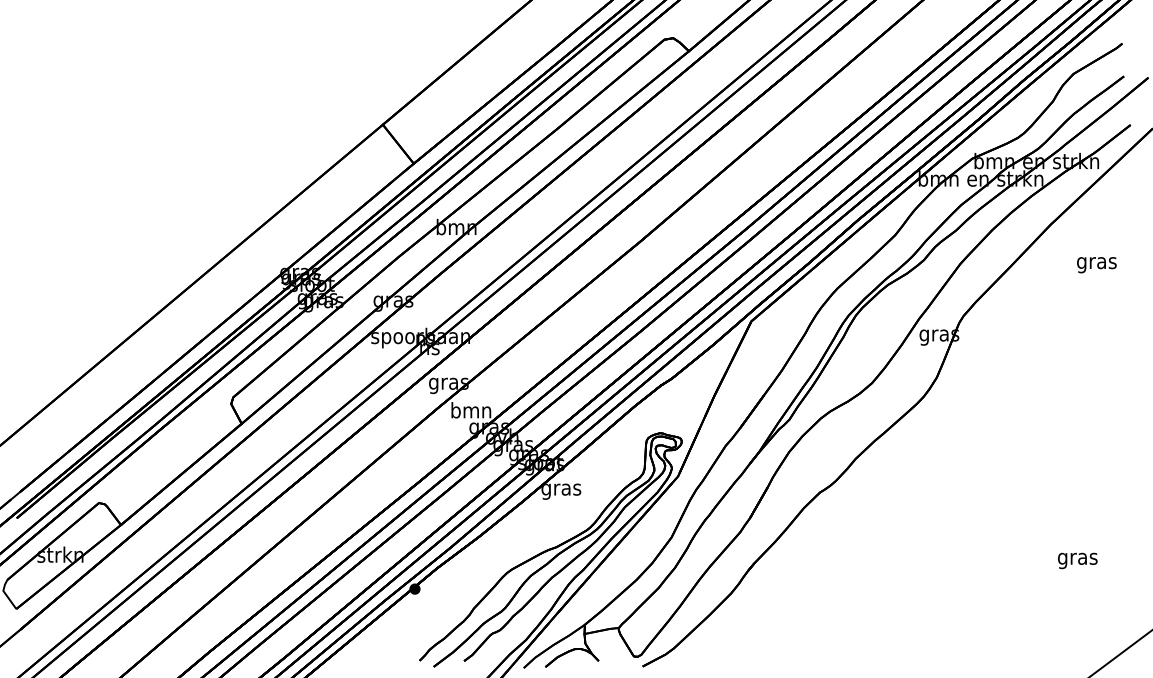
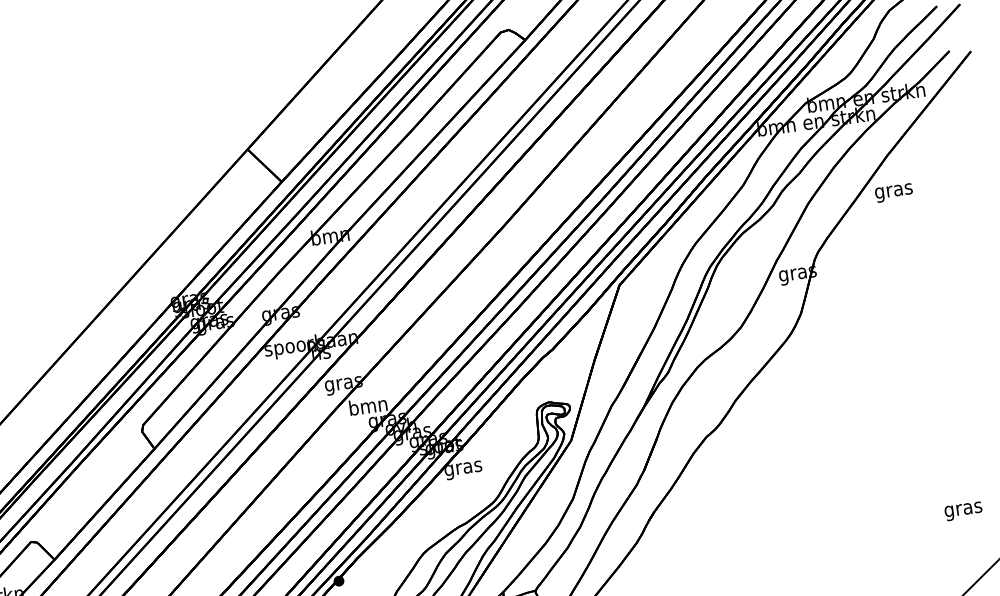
text: (1096, 265) -> (893, 193), moved
text: (1077, 560) -> (963, 511), moved

